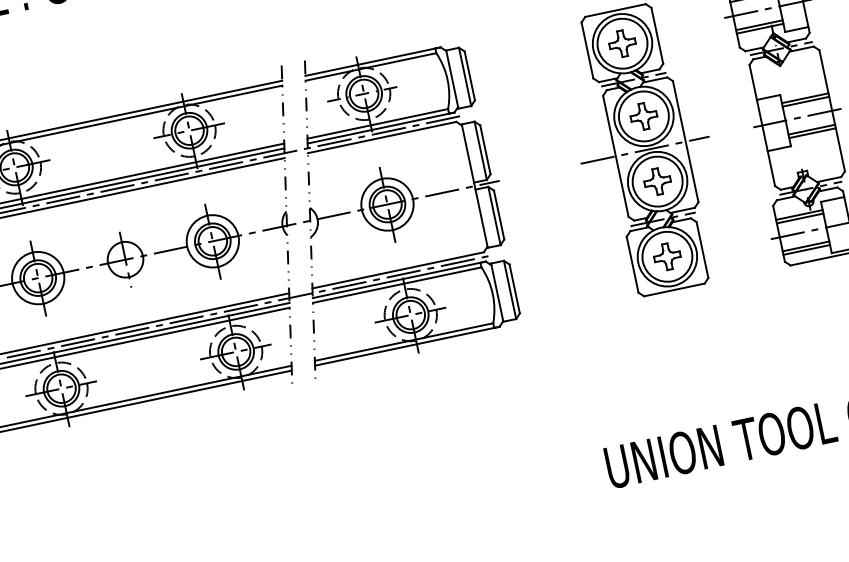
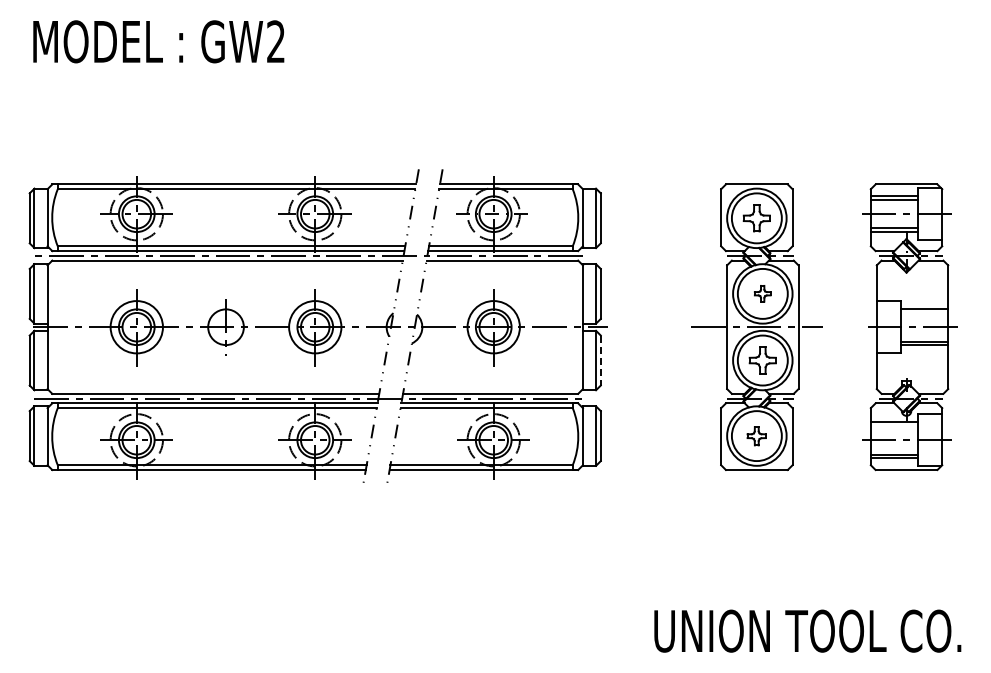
line: (805, 101) -> (924, 312), removed
part: (643, 116) -> (762, 293), size x0.6
line: (498, 215) -> (600, 360), solid -> dashed
line: (799, 218) -> (894, 425), removed
part: (667, 257) -> (756, 436), size x0.7

